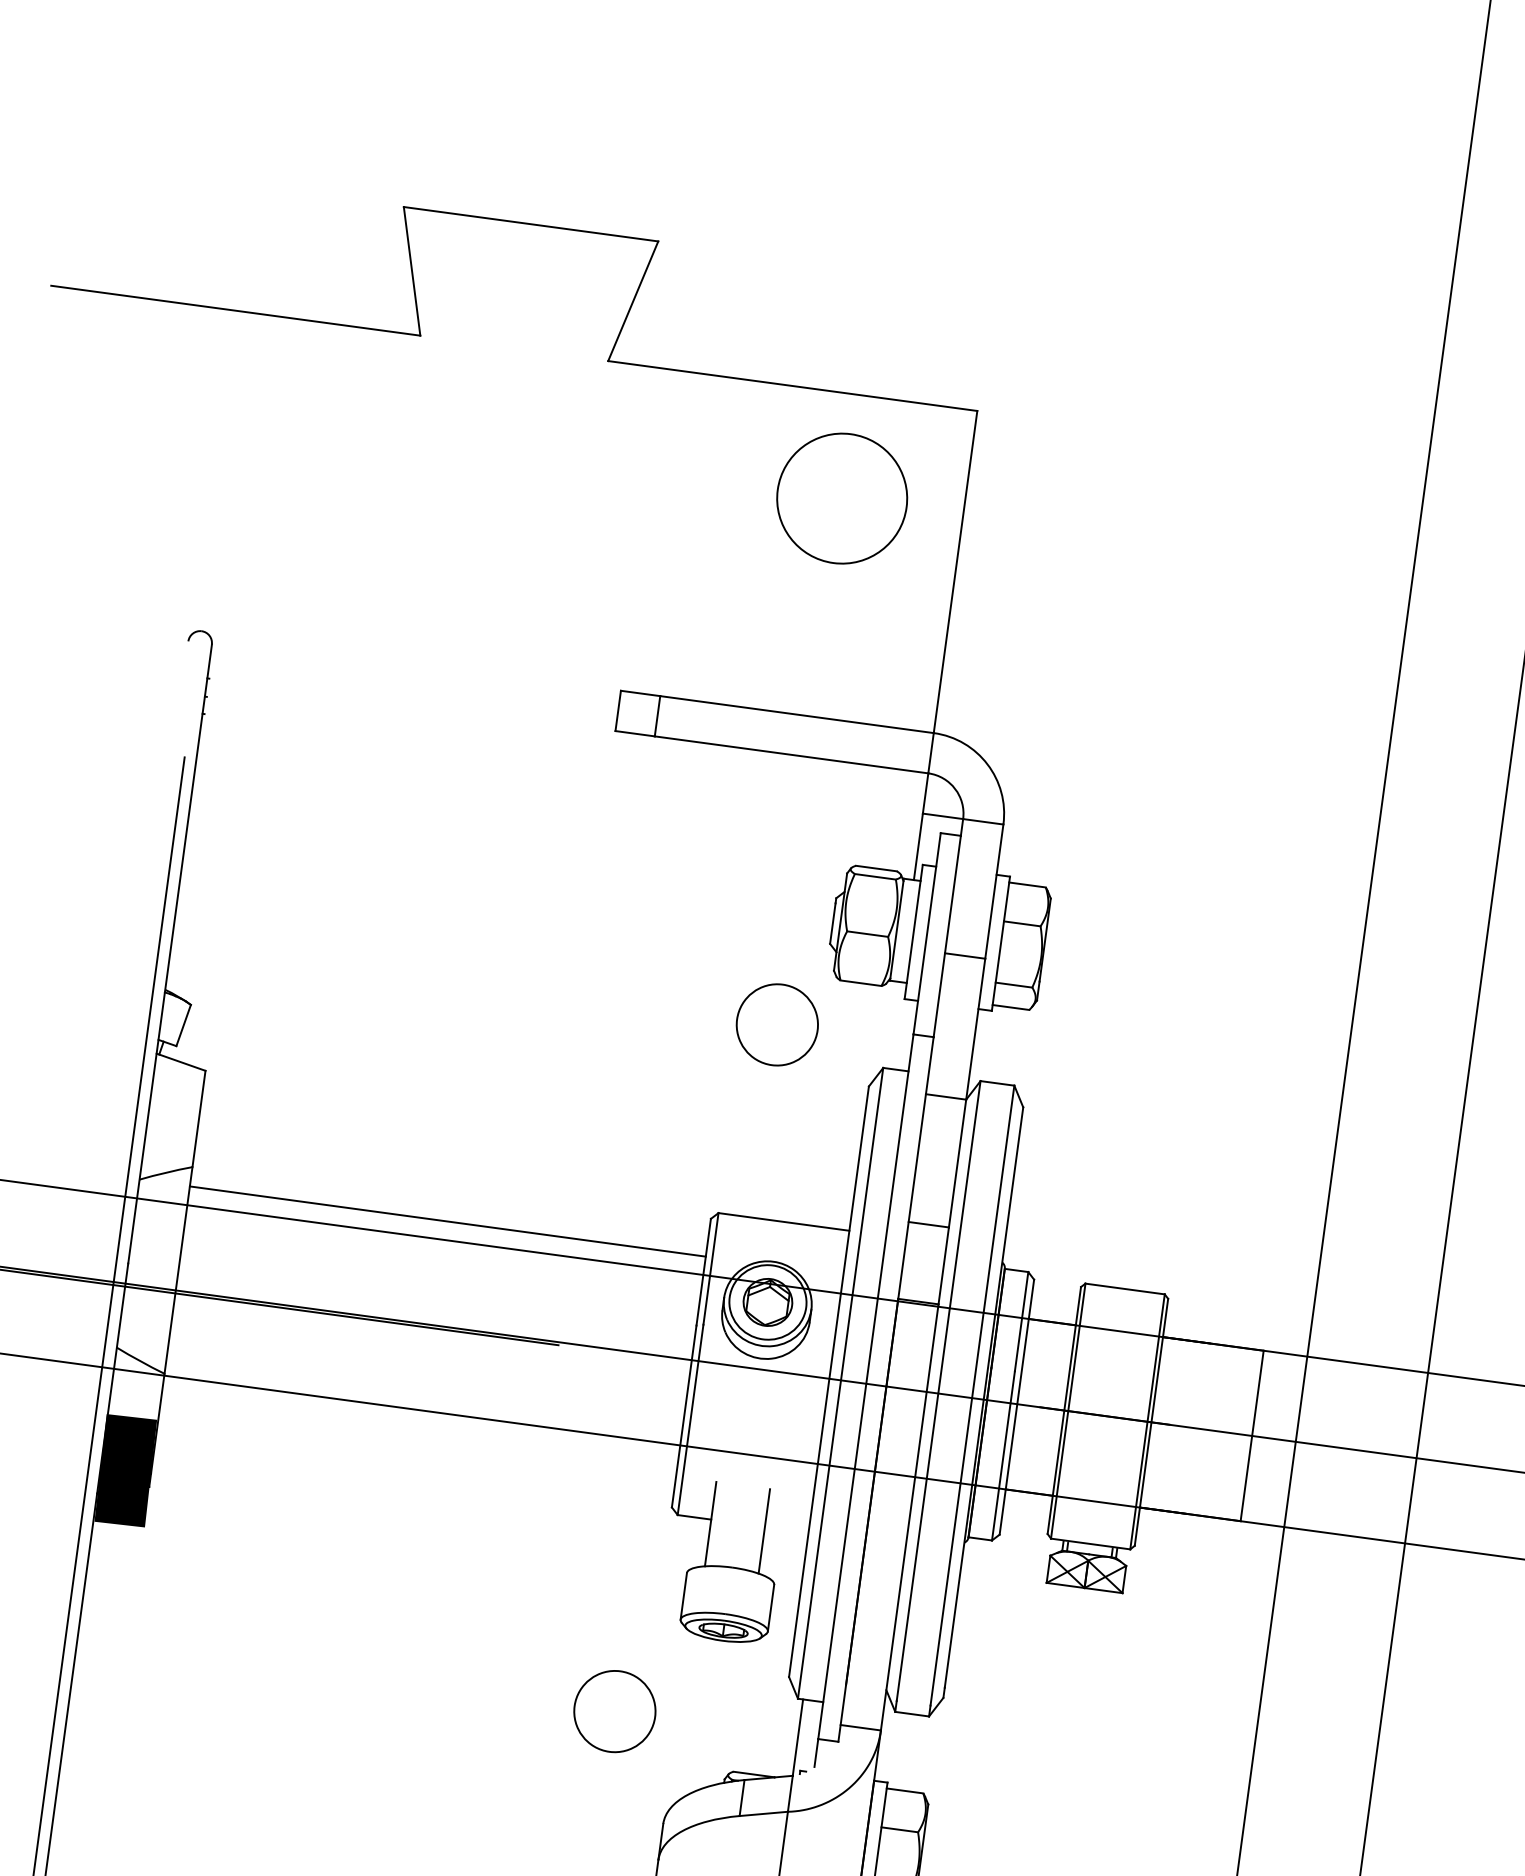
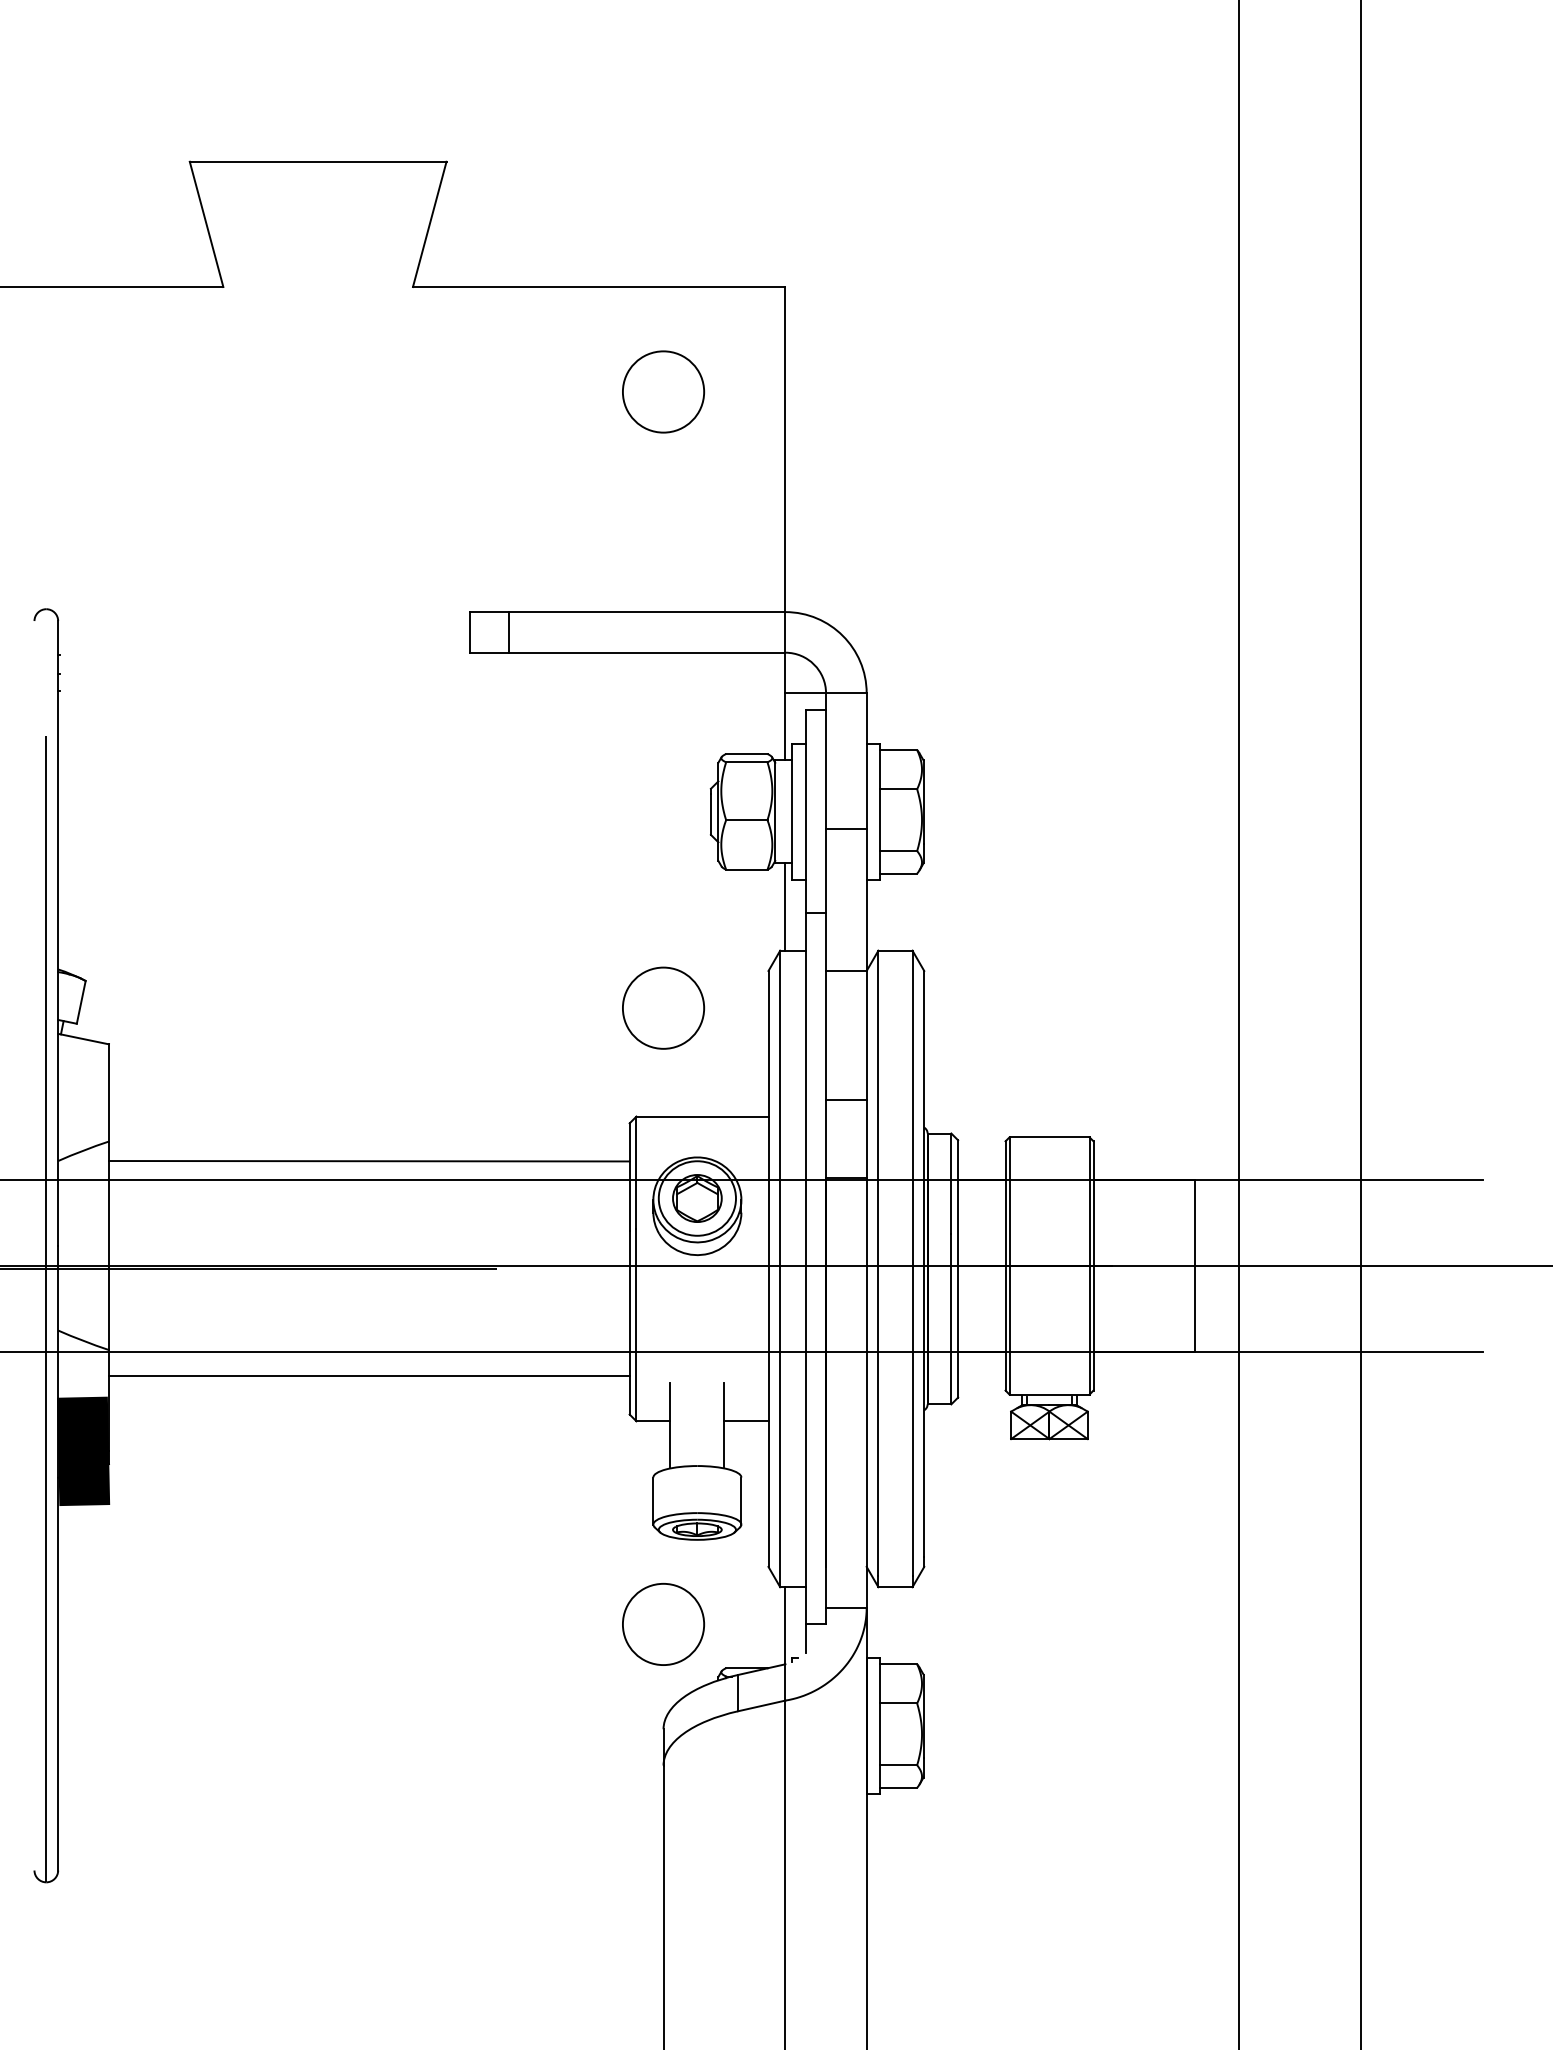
circle: (842, 498) -> (663, 391), size x0.62
circle: (777, 1024) -> (663, 1007), moved
line: (894, 1024) -> (785, 906), added
line: (419, 1434) -> (369, 1376), added
line: (786, 1529) -> (746, 1421), added
circle: (614, 1711) -> (663, 1624), moved

